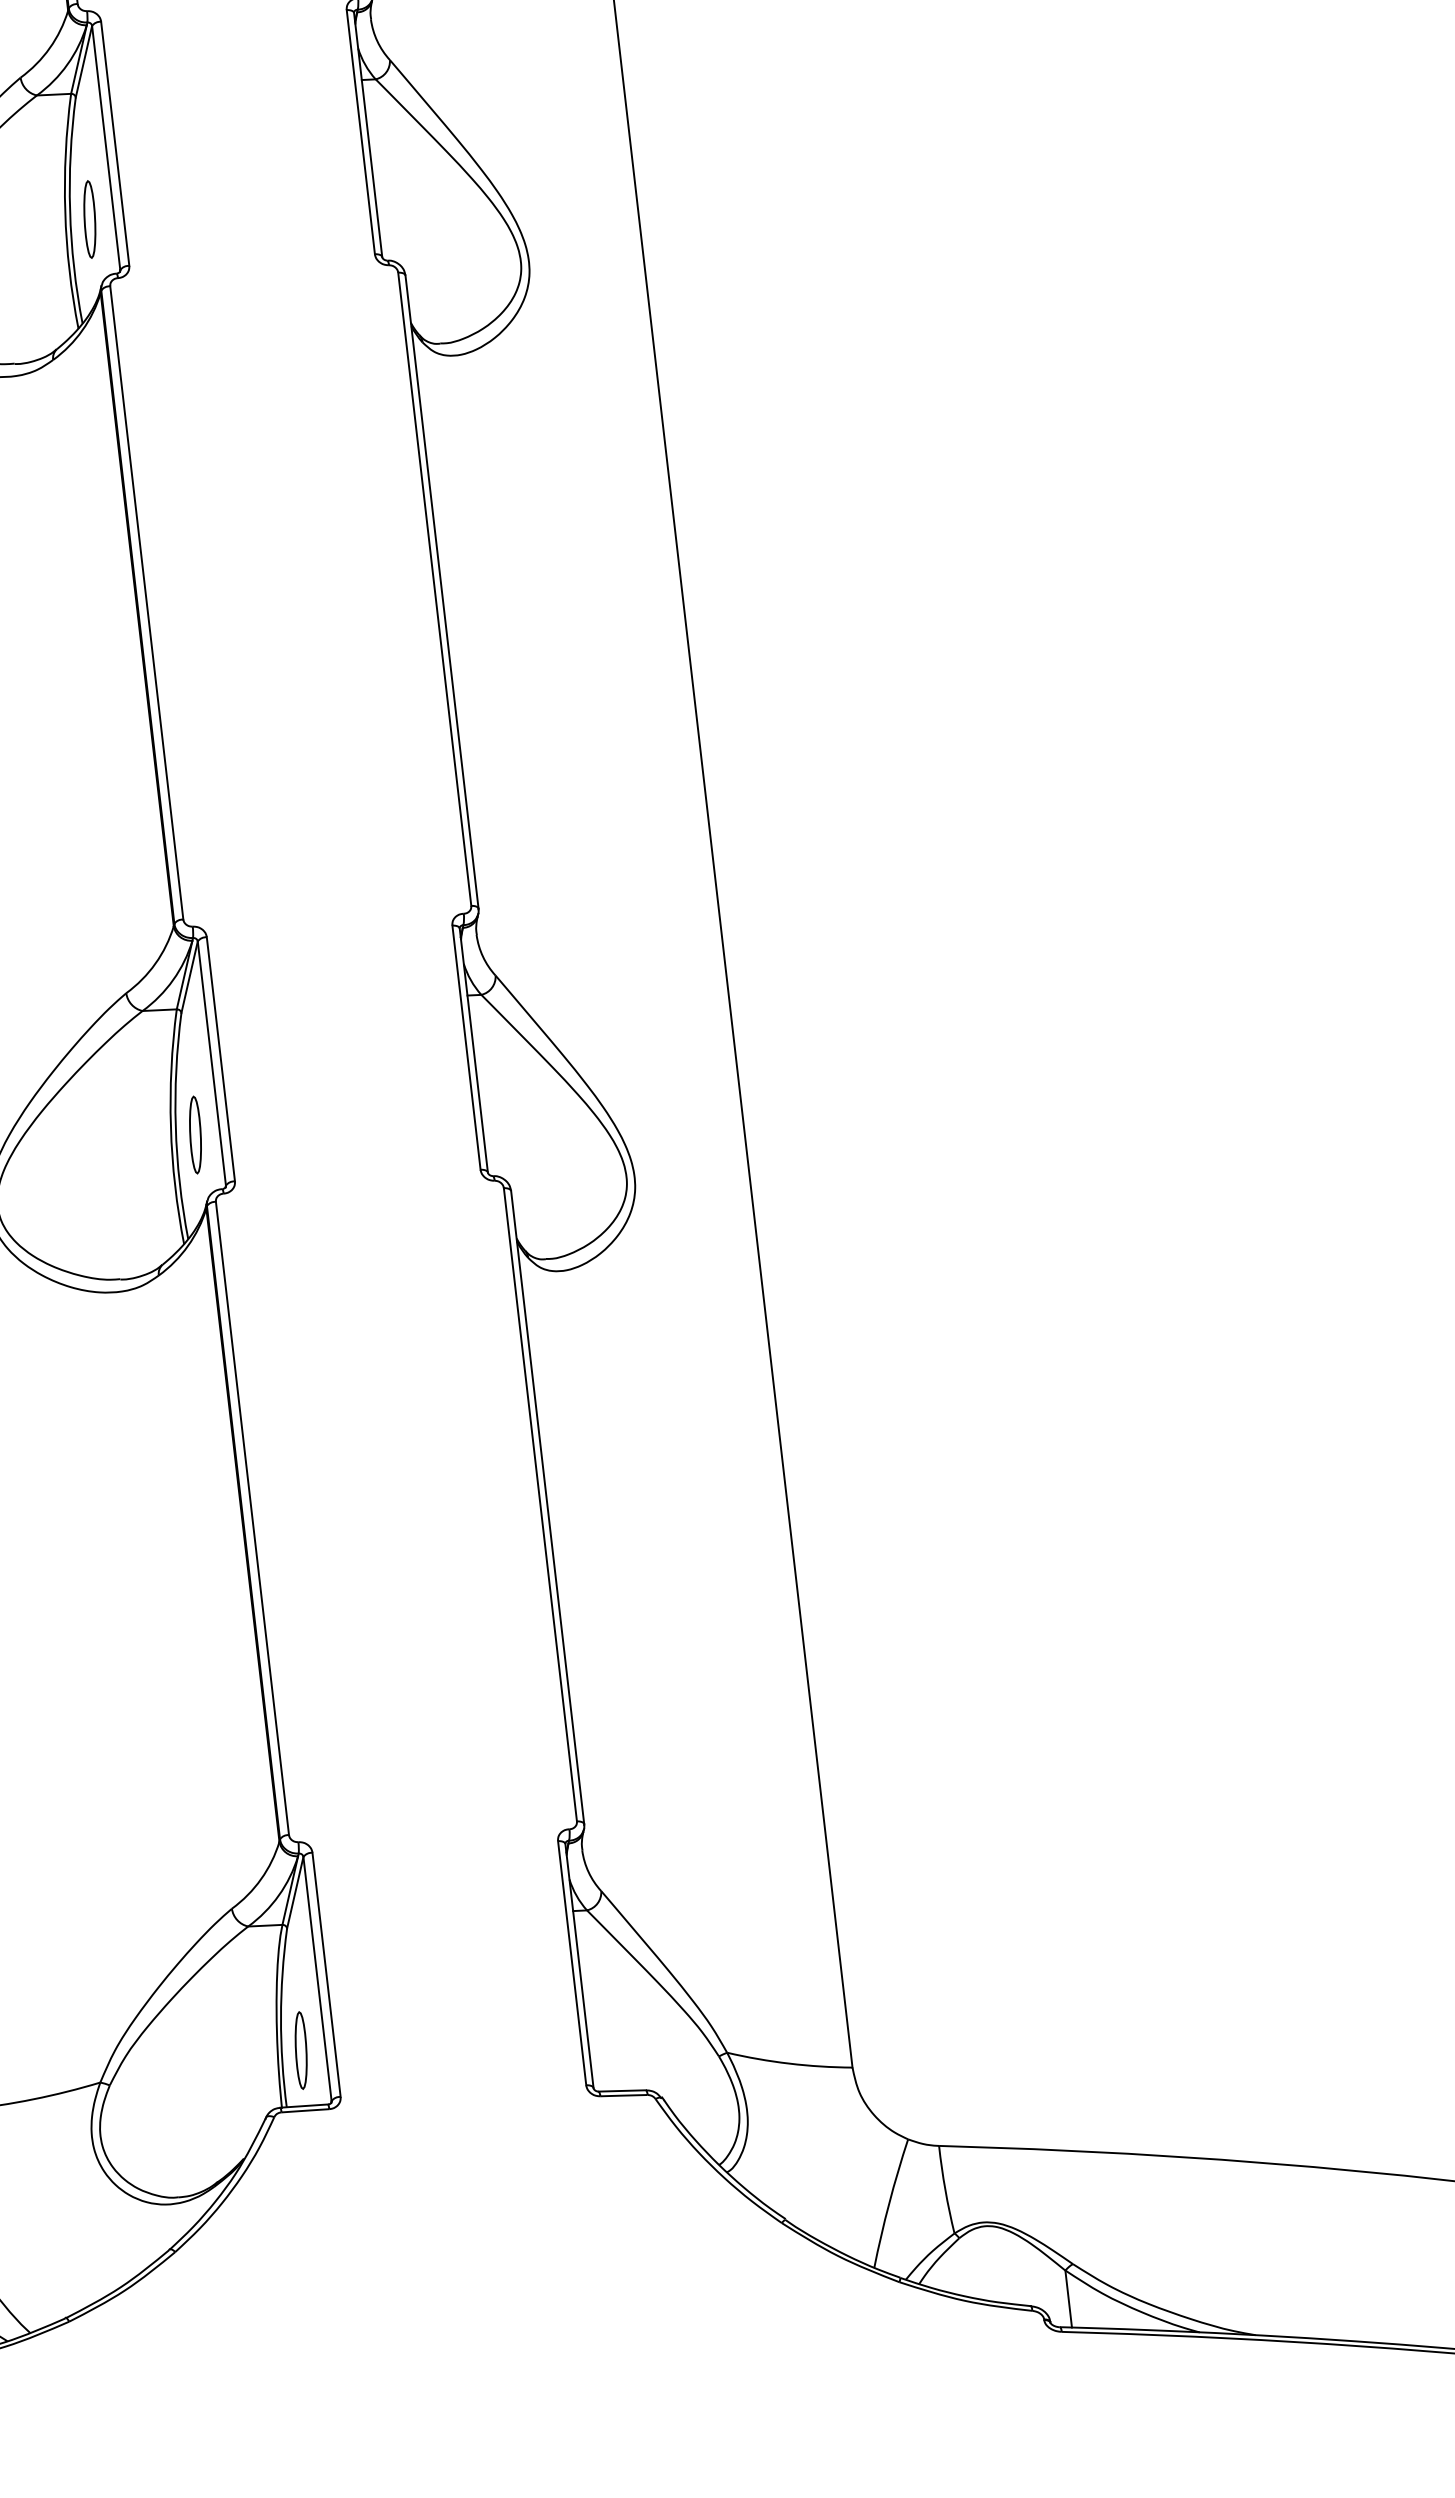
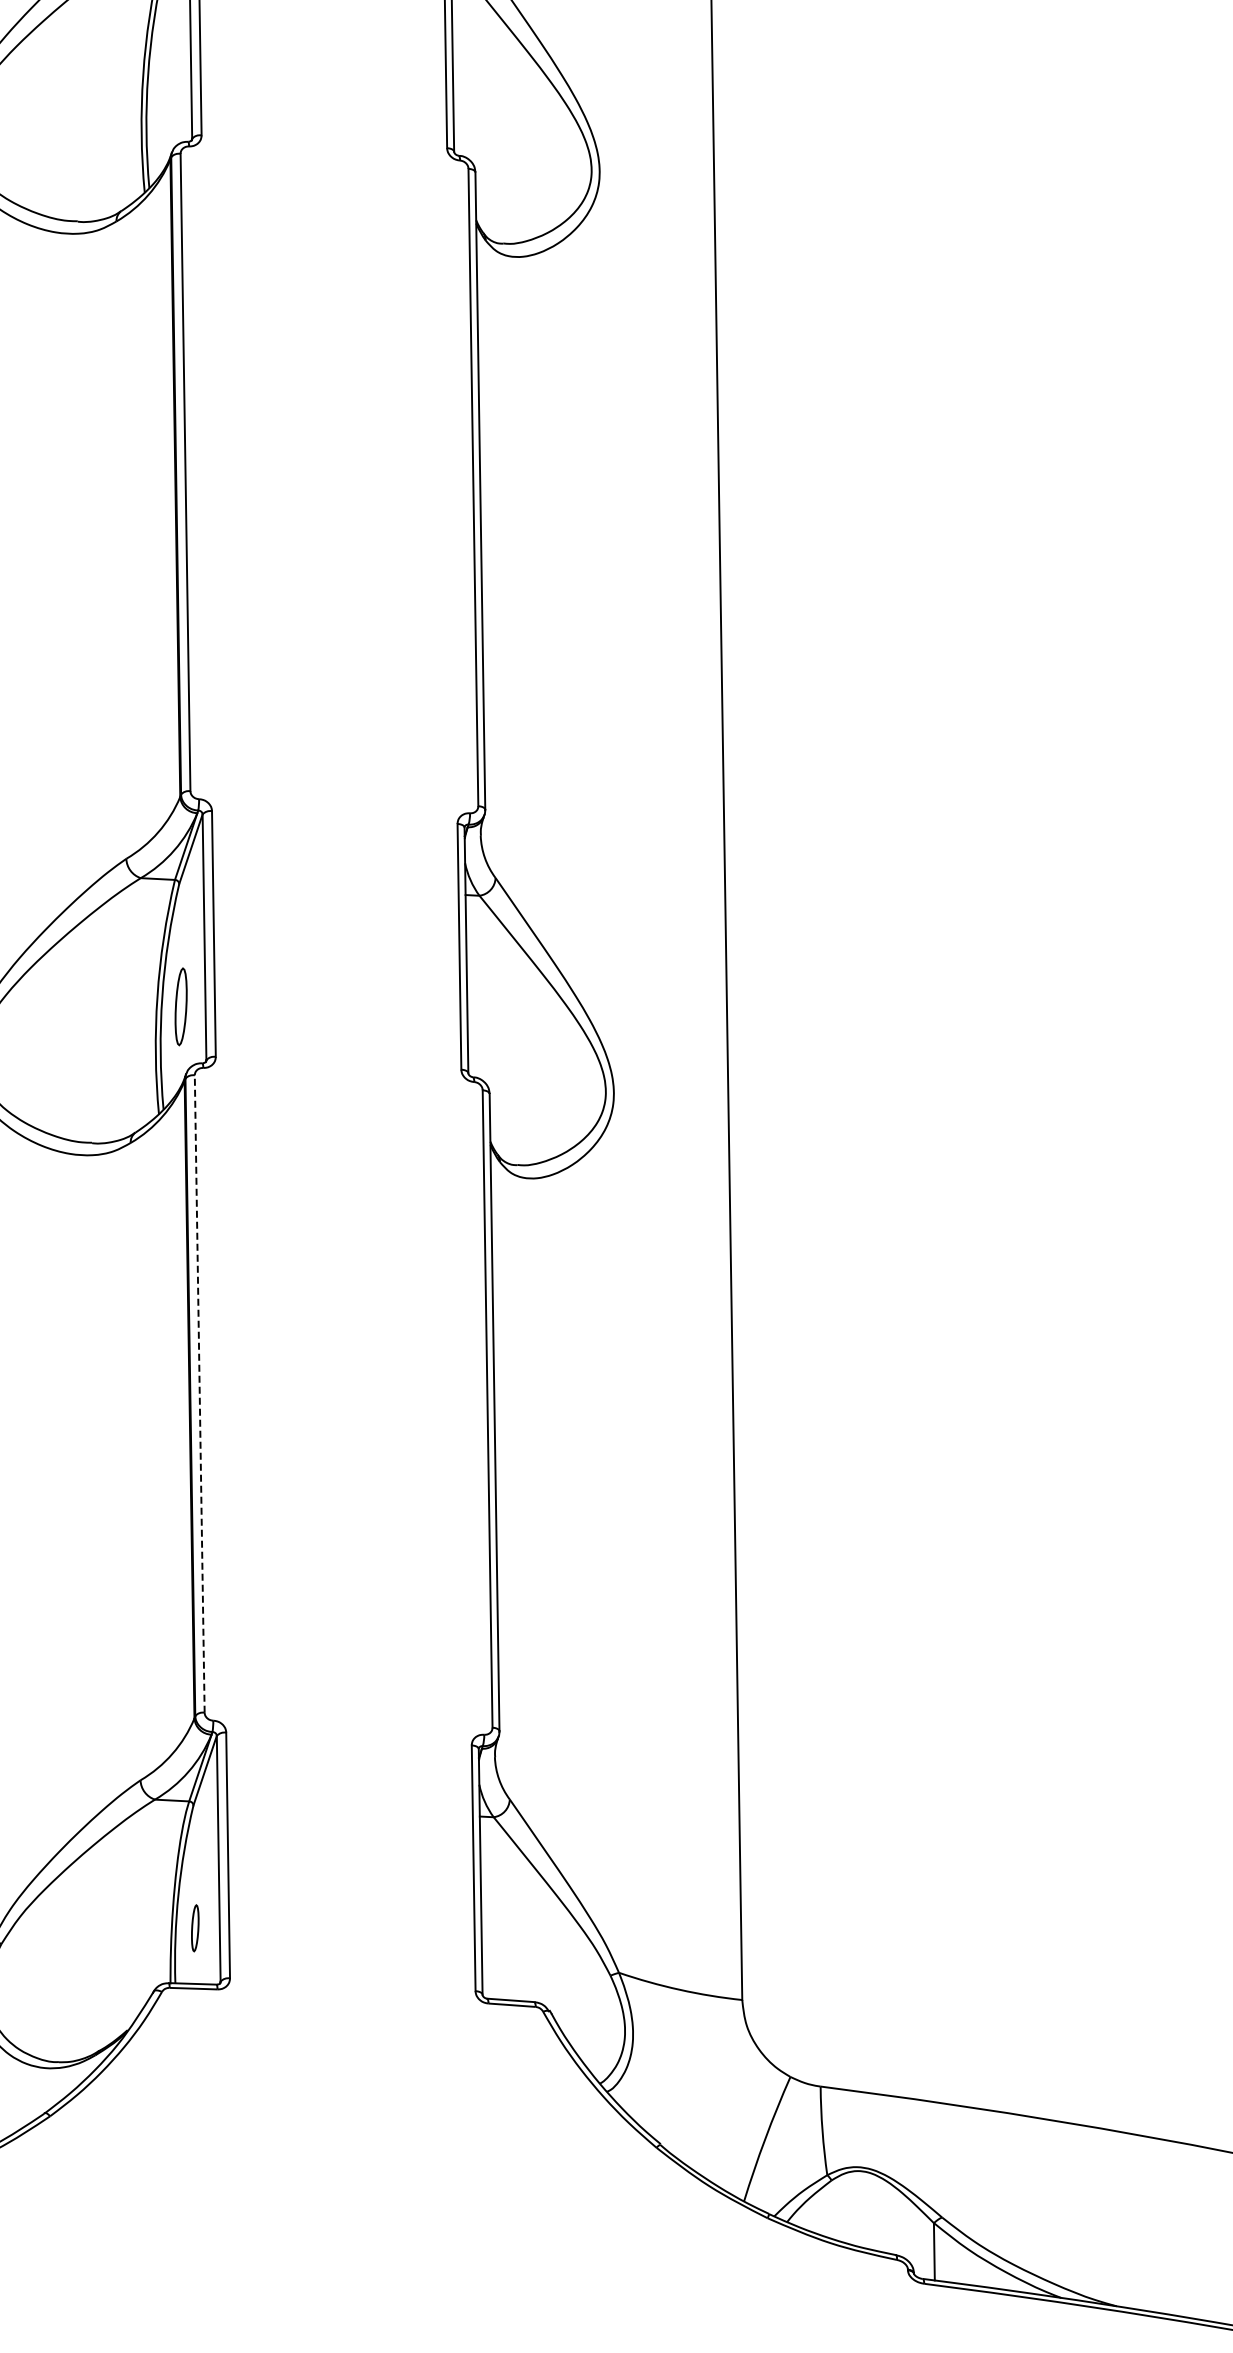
part: (89, 219) -> (166, 85), removed
line: (252, 1518) -> (199, 1394), solid -> dashed
part: (300, 2050) -> (194, 1928), size x0.6

